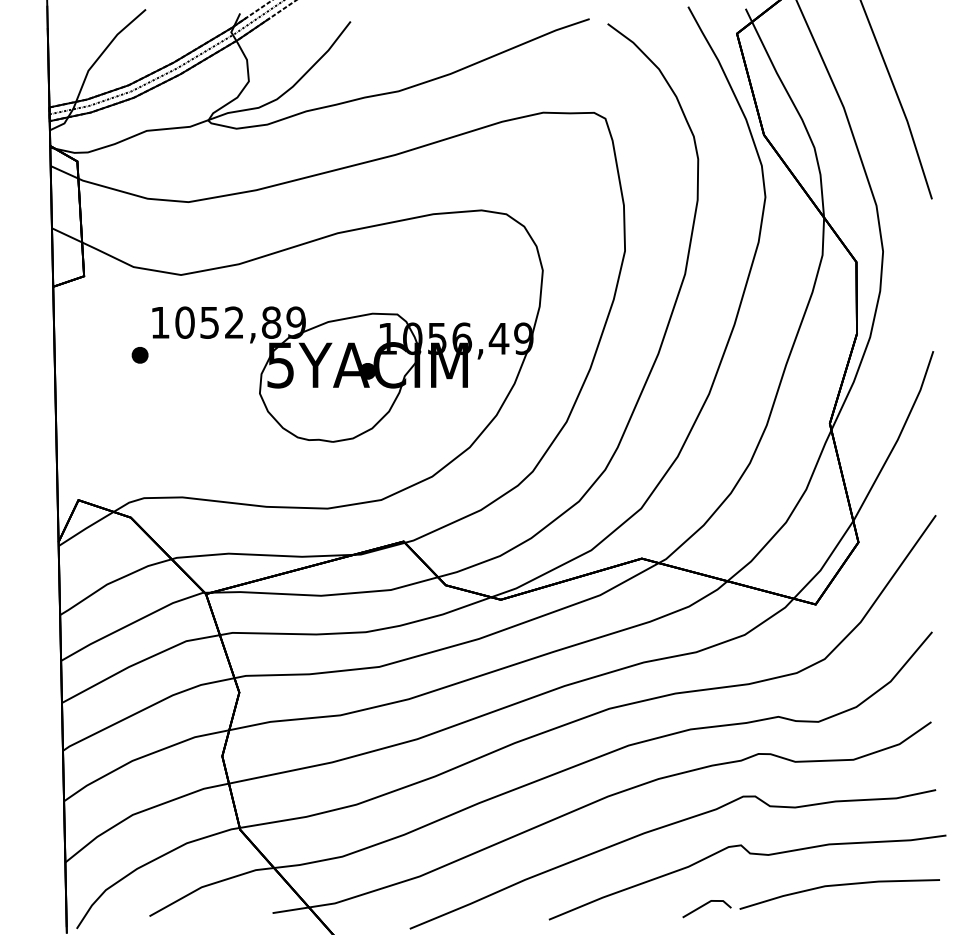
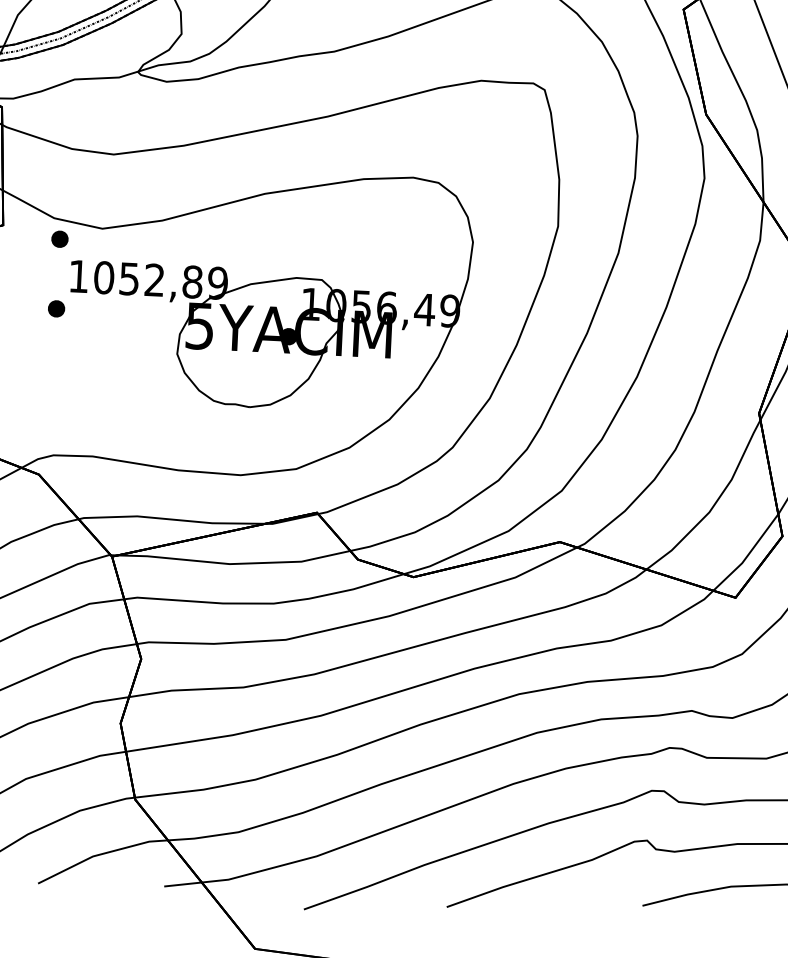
part: (139, 287) -> (59, 239), added
line: (705, 905) -> (607, 900), removed

